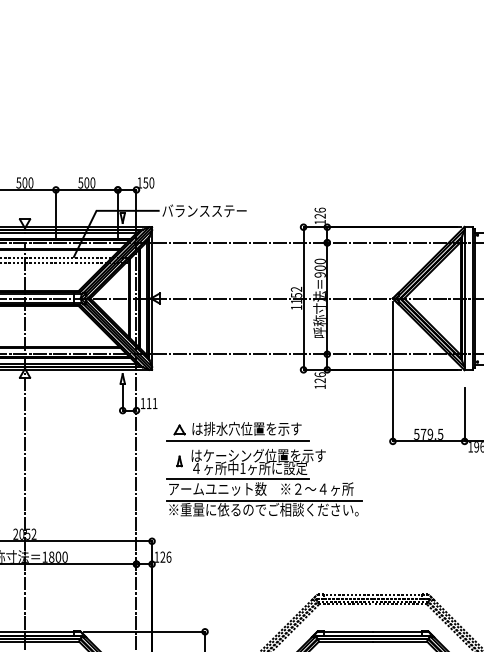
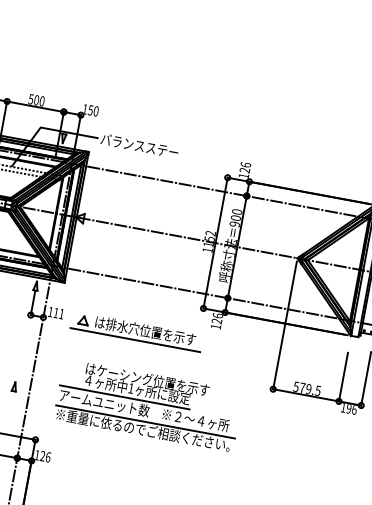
part: (237, 431) -> (136, 331), moved
part: (179, 461) -> (14, 386), moved

